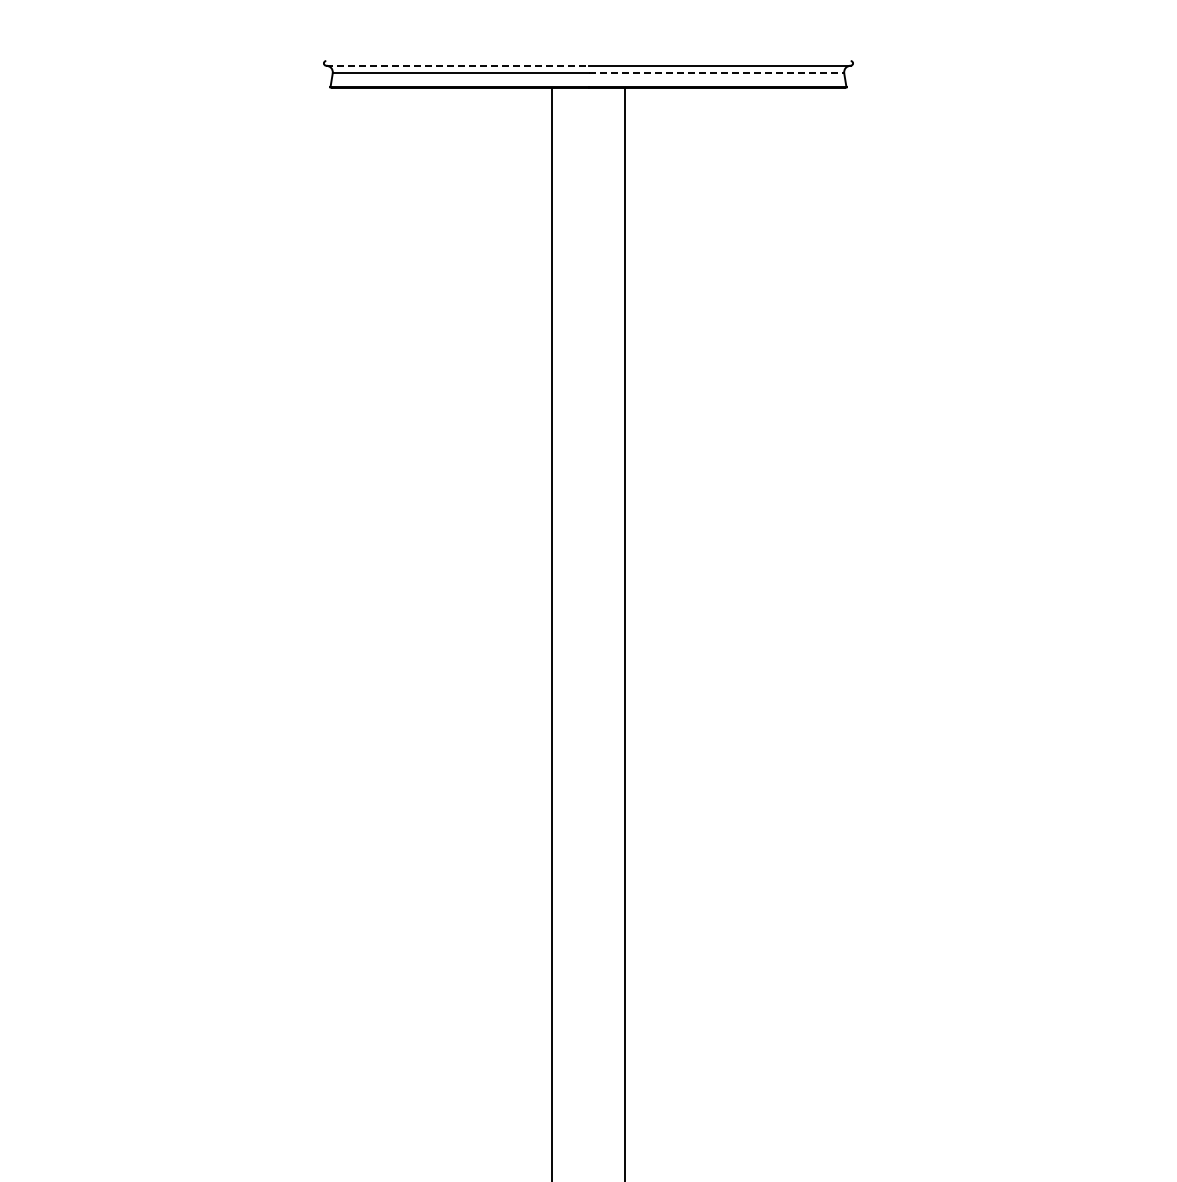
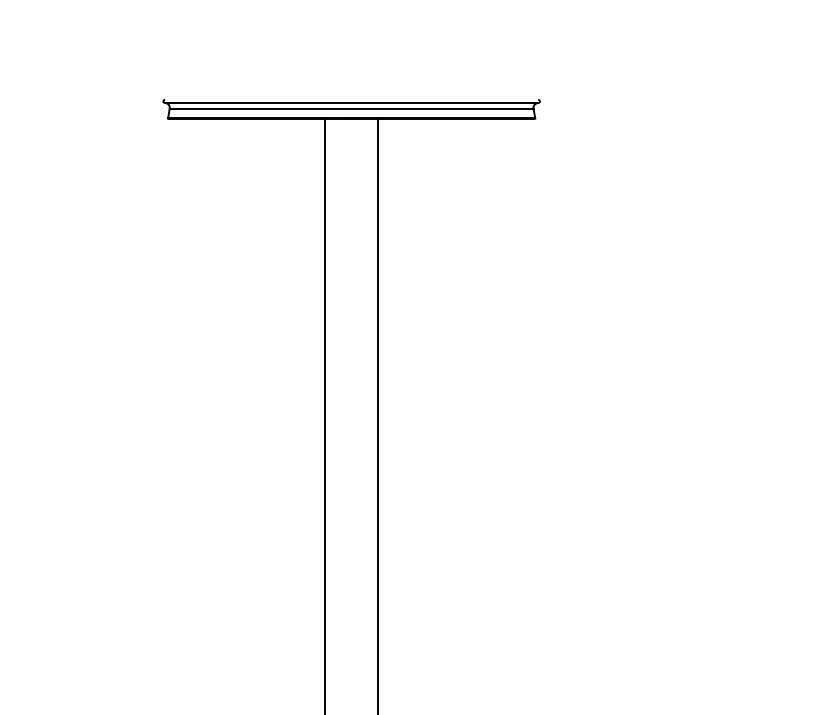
line: (457, 65) -> (258, 102), dashed -> solid
line: (716, 73) -> (442, 108), dashed -> solid

